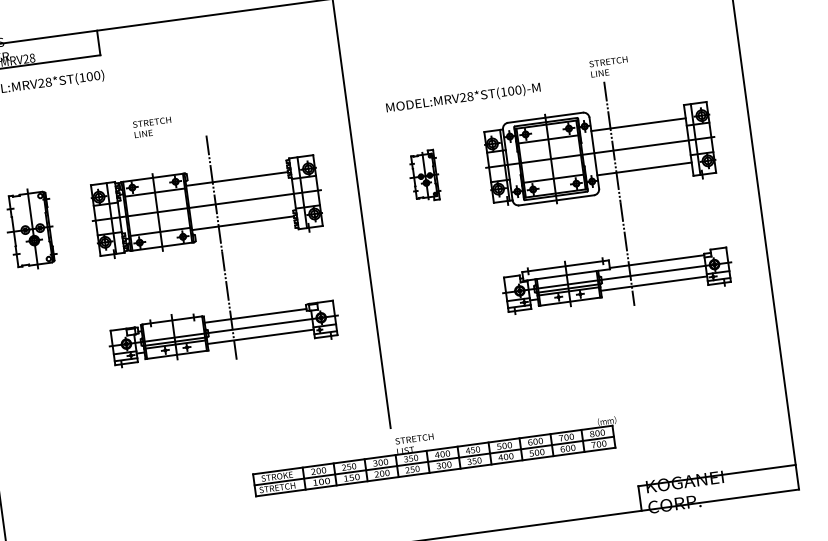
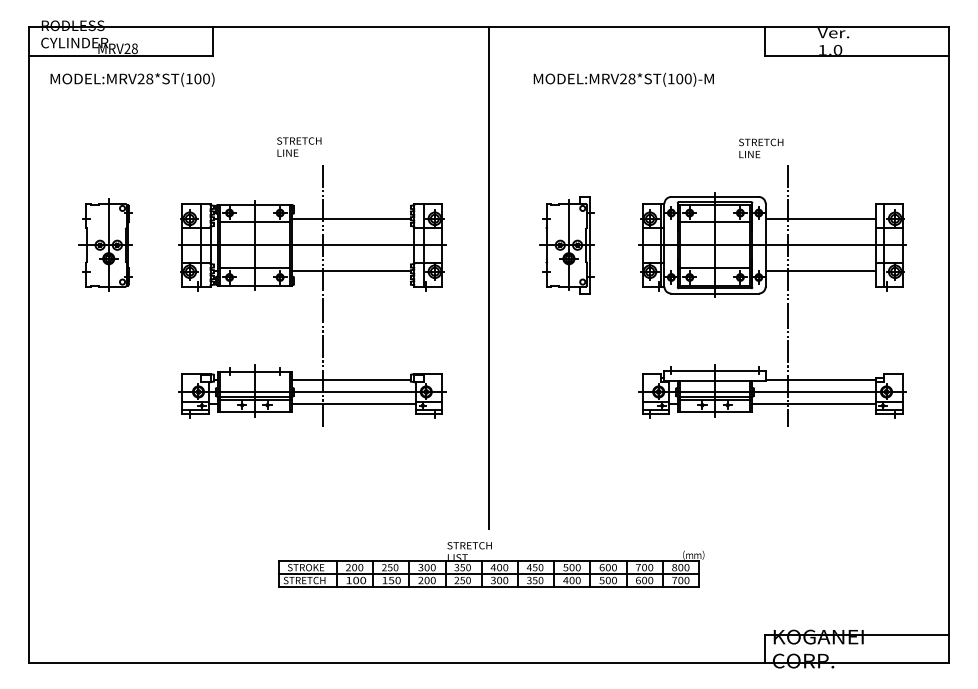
text: (609, 66) -> (761, 148), moved
text: (463, 98) -> (623, 79), moved
text: (152, 126) -> (299, 146), moved
part: (424, 176) -> (566, 245), size x1.67
part: (435, 452) -> (491, 564), moved

